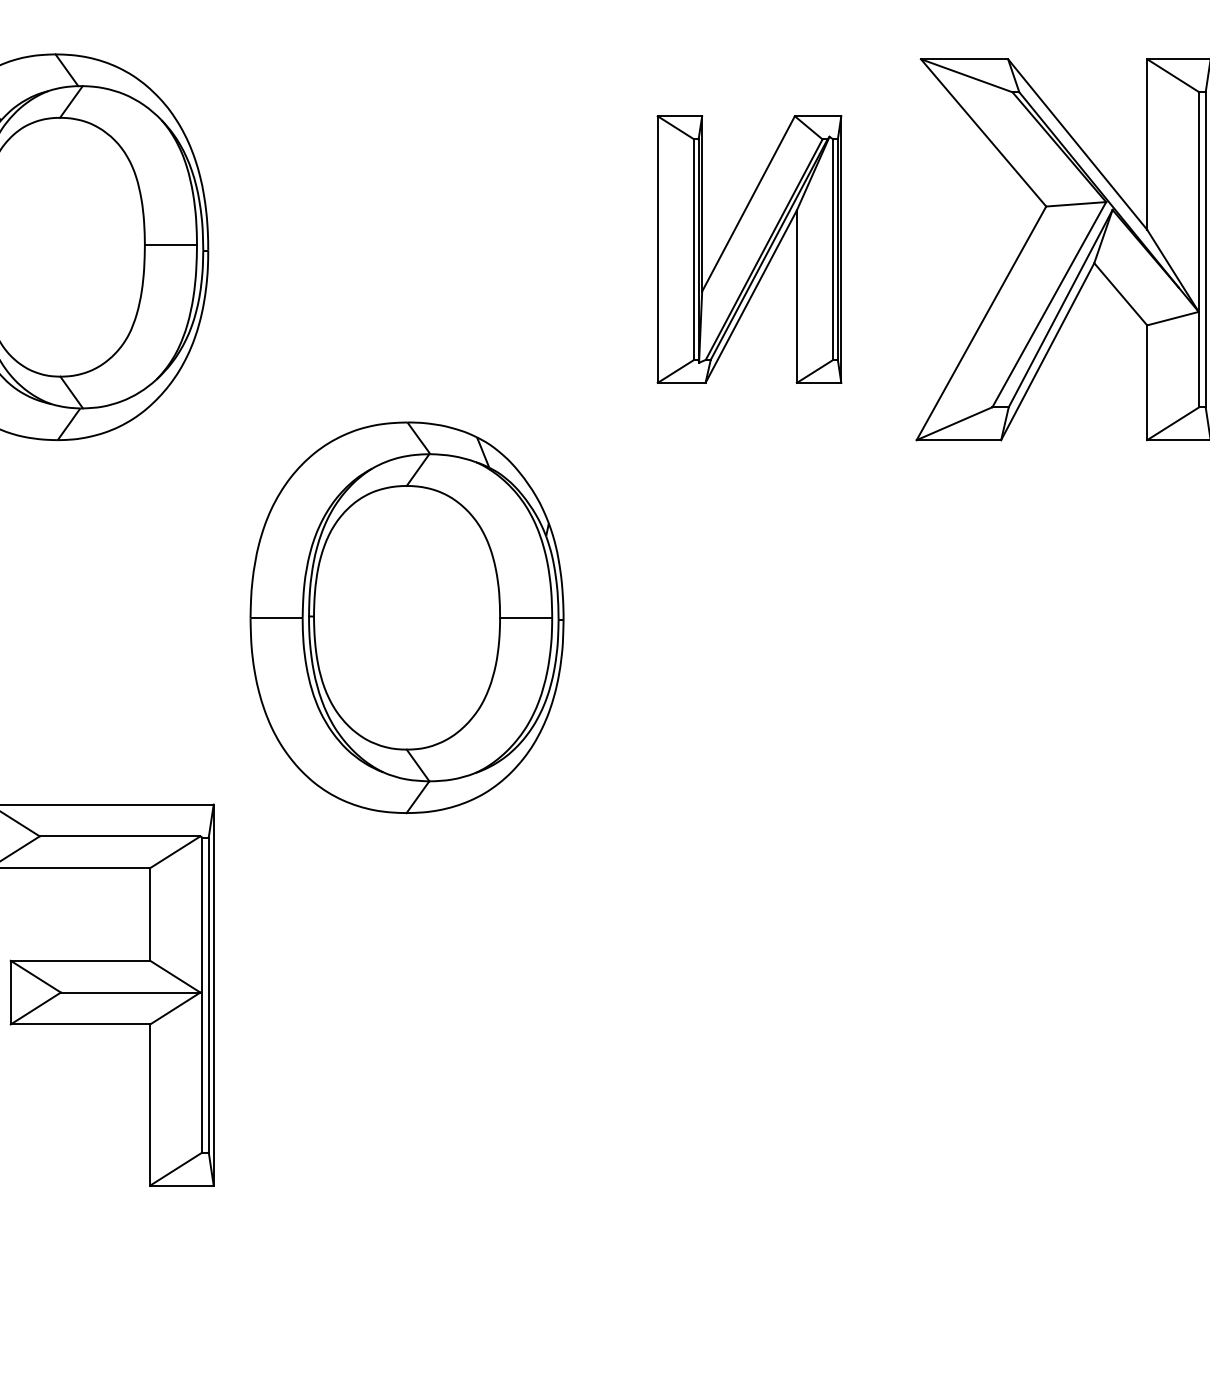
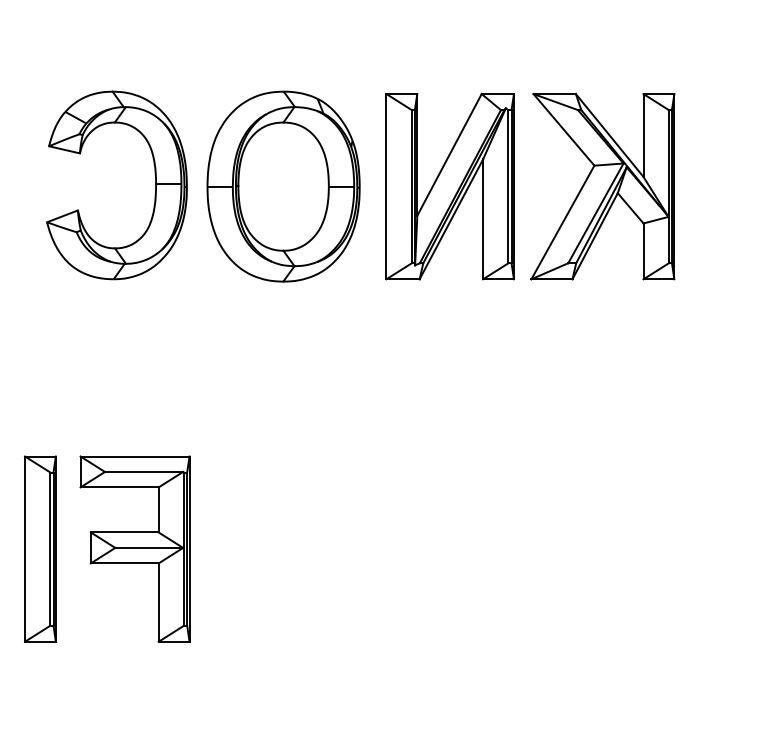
part: (748, 249) -> (449, 186), size x1.43
part: (406, 617) -> (283, 186), moved

